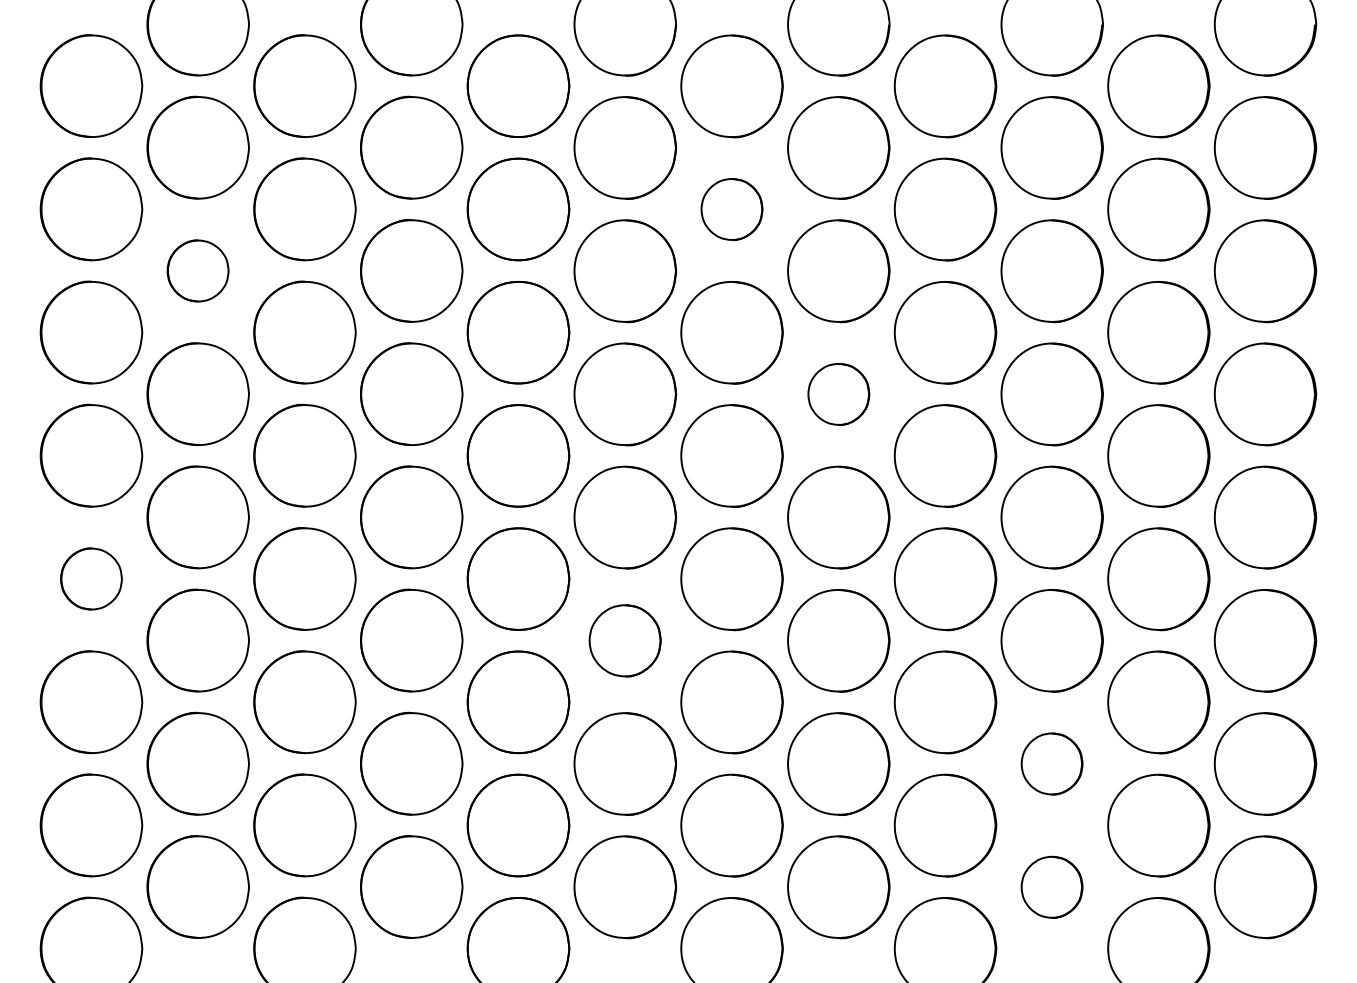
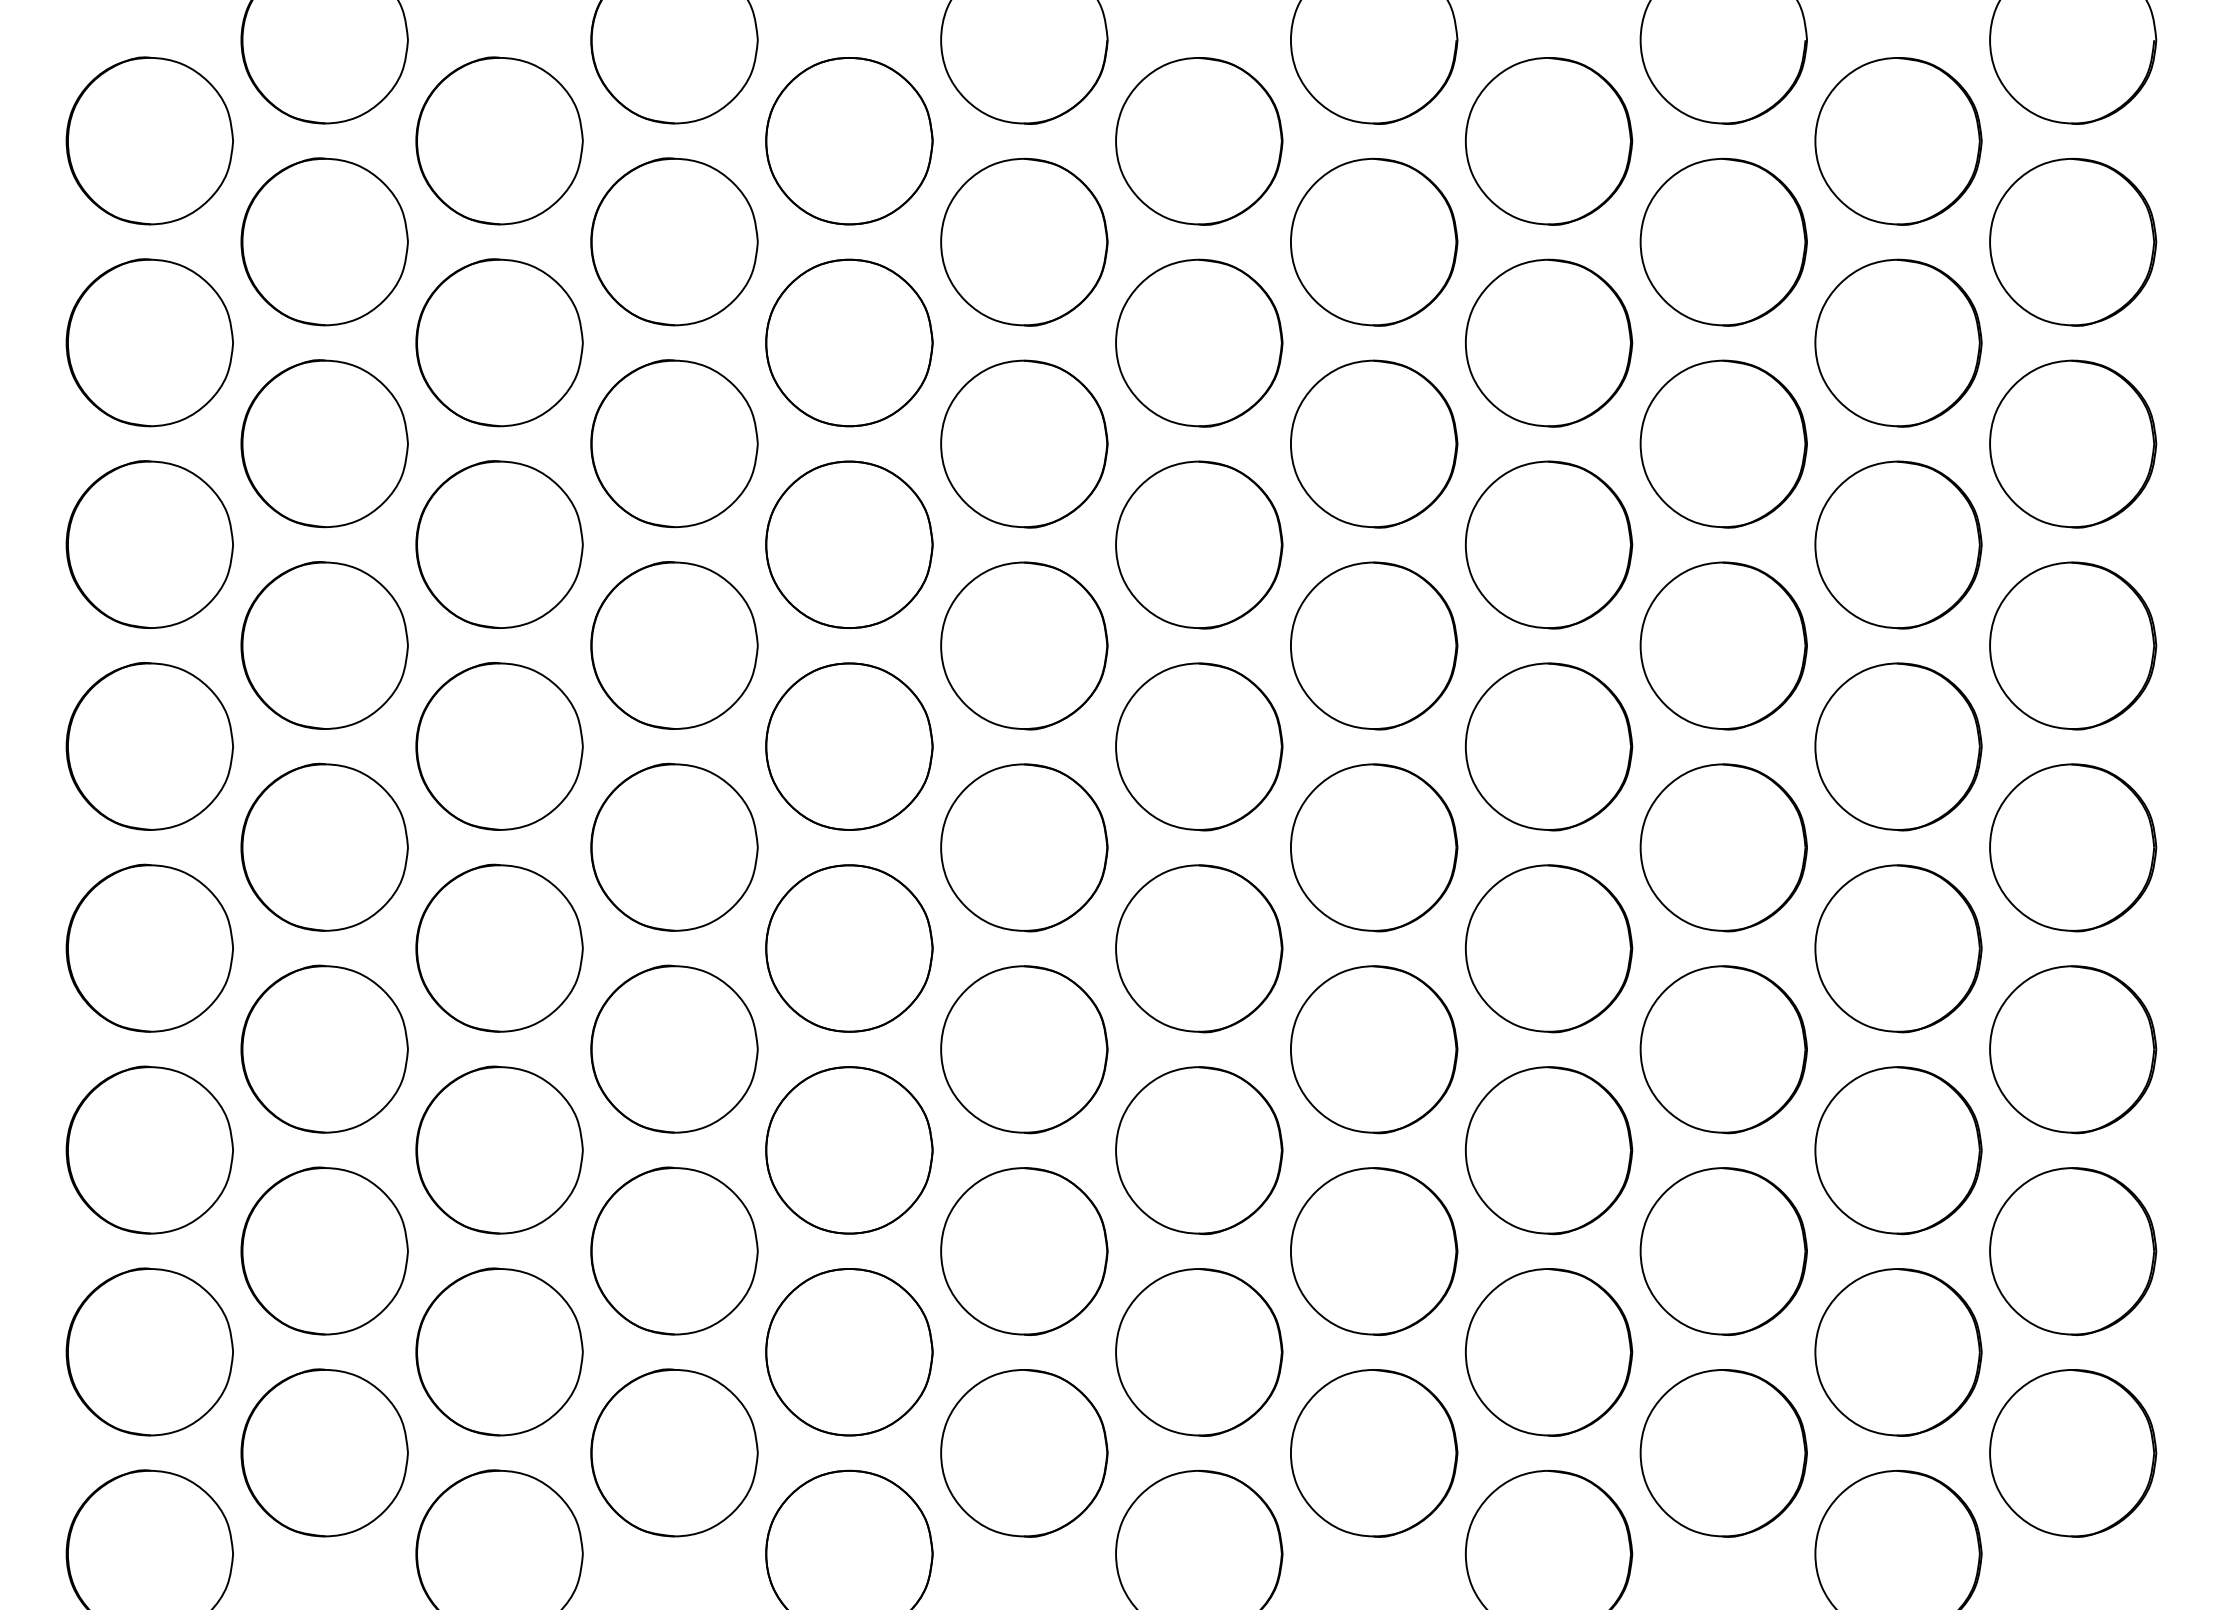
part: (731, 209) -> (1198, 343), size x1.67
part: (197, 270) -> (323, 442), size x1.67
part: (838, 394) -> (1373, 646), size x1.67
part: (91, 578) -> (149, 947), size x1.67
part: (624, 640) -> (1023, 1049), size x1.43
part: (1051, 763) -> (1722, 1250), size x1.67
part: (1051, 887) -> (1722, 1453), size x1.67

